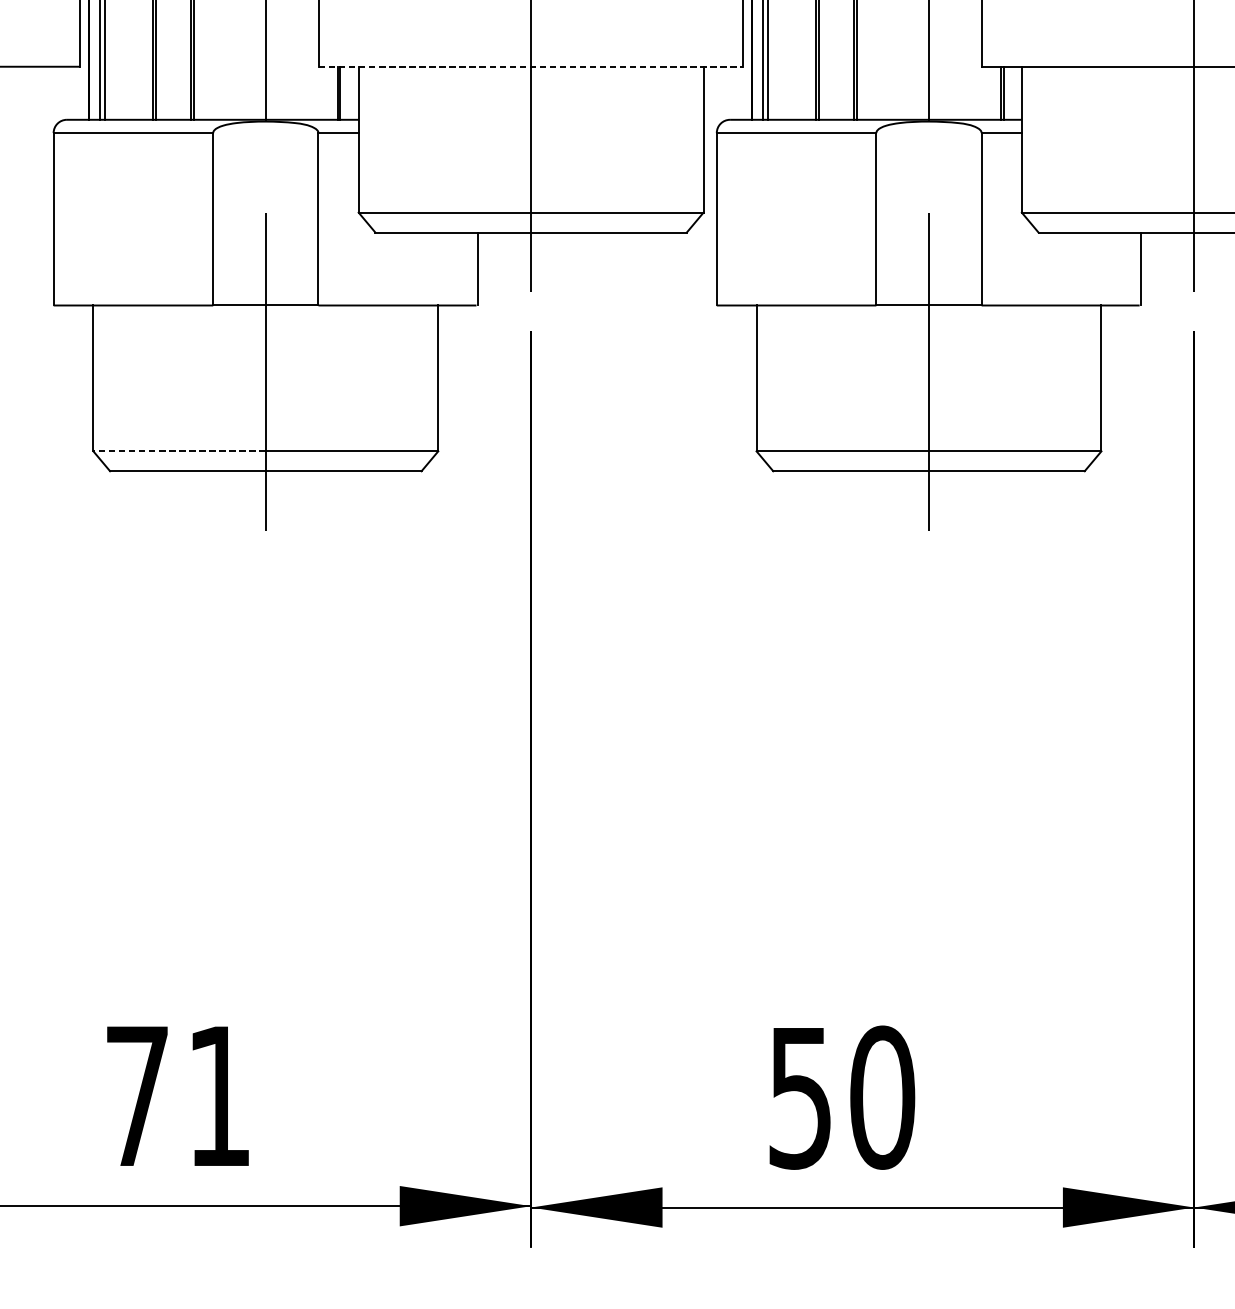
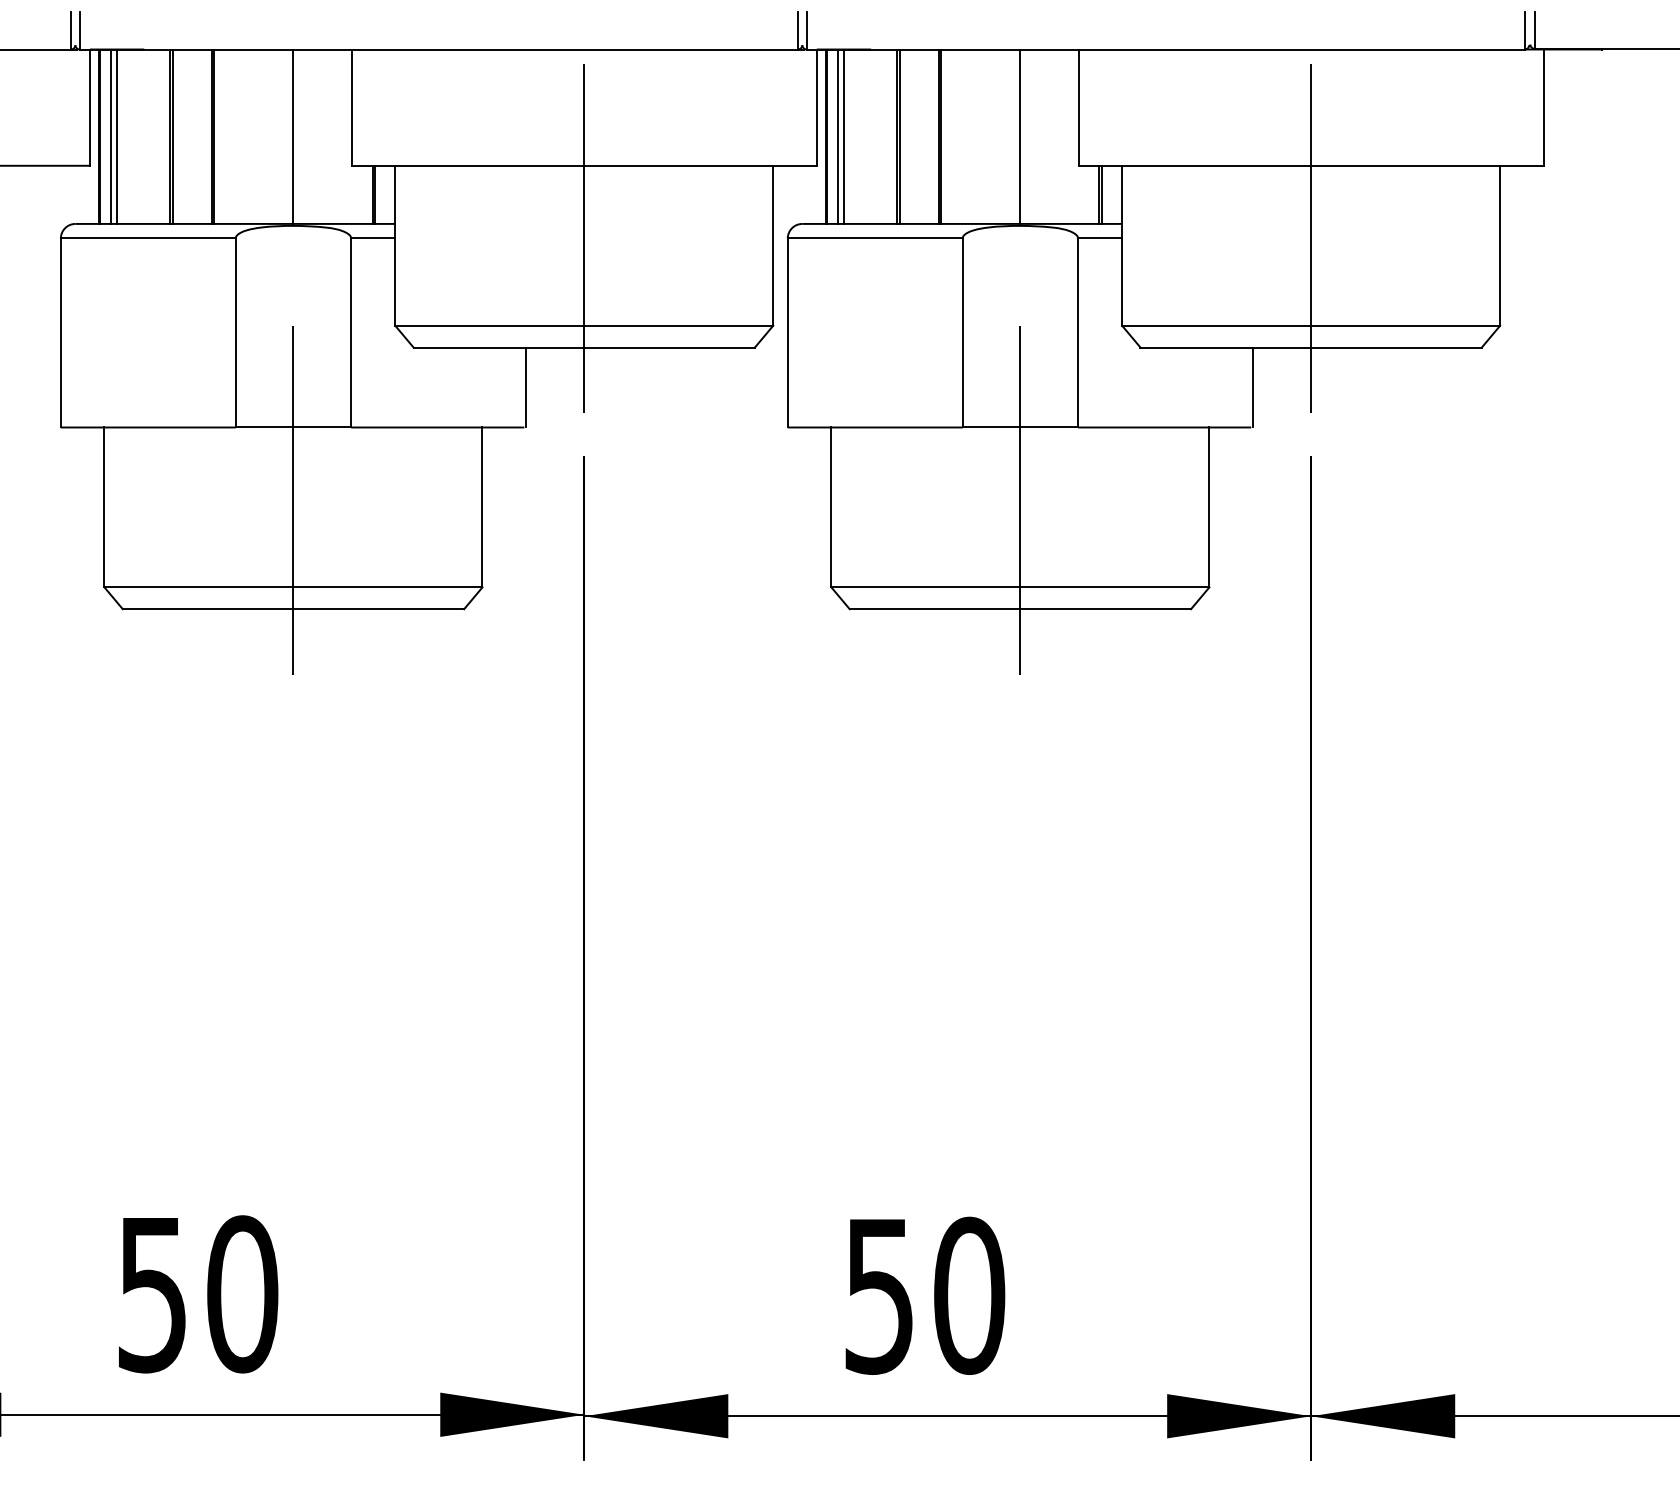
line: (531, 66) -> (584, 165), dashed -> solid
line: (179, 451) -> (198, 587), dashed -> solid
text: (179, 1096) -> (198, 1294), 71 -> 50

